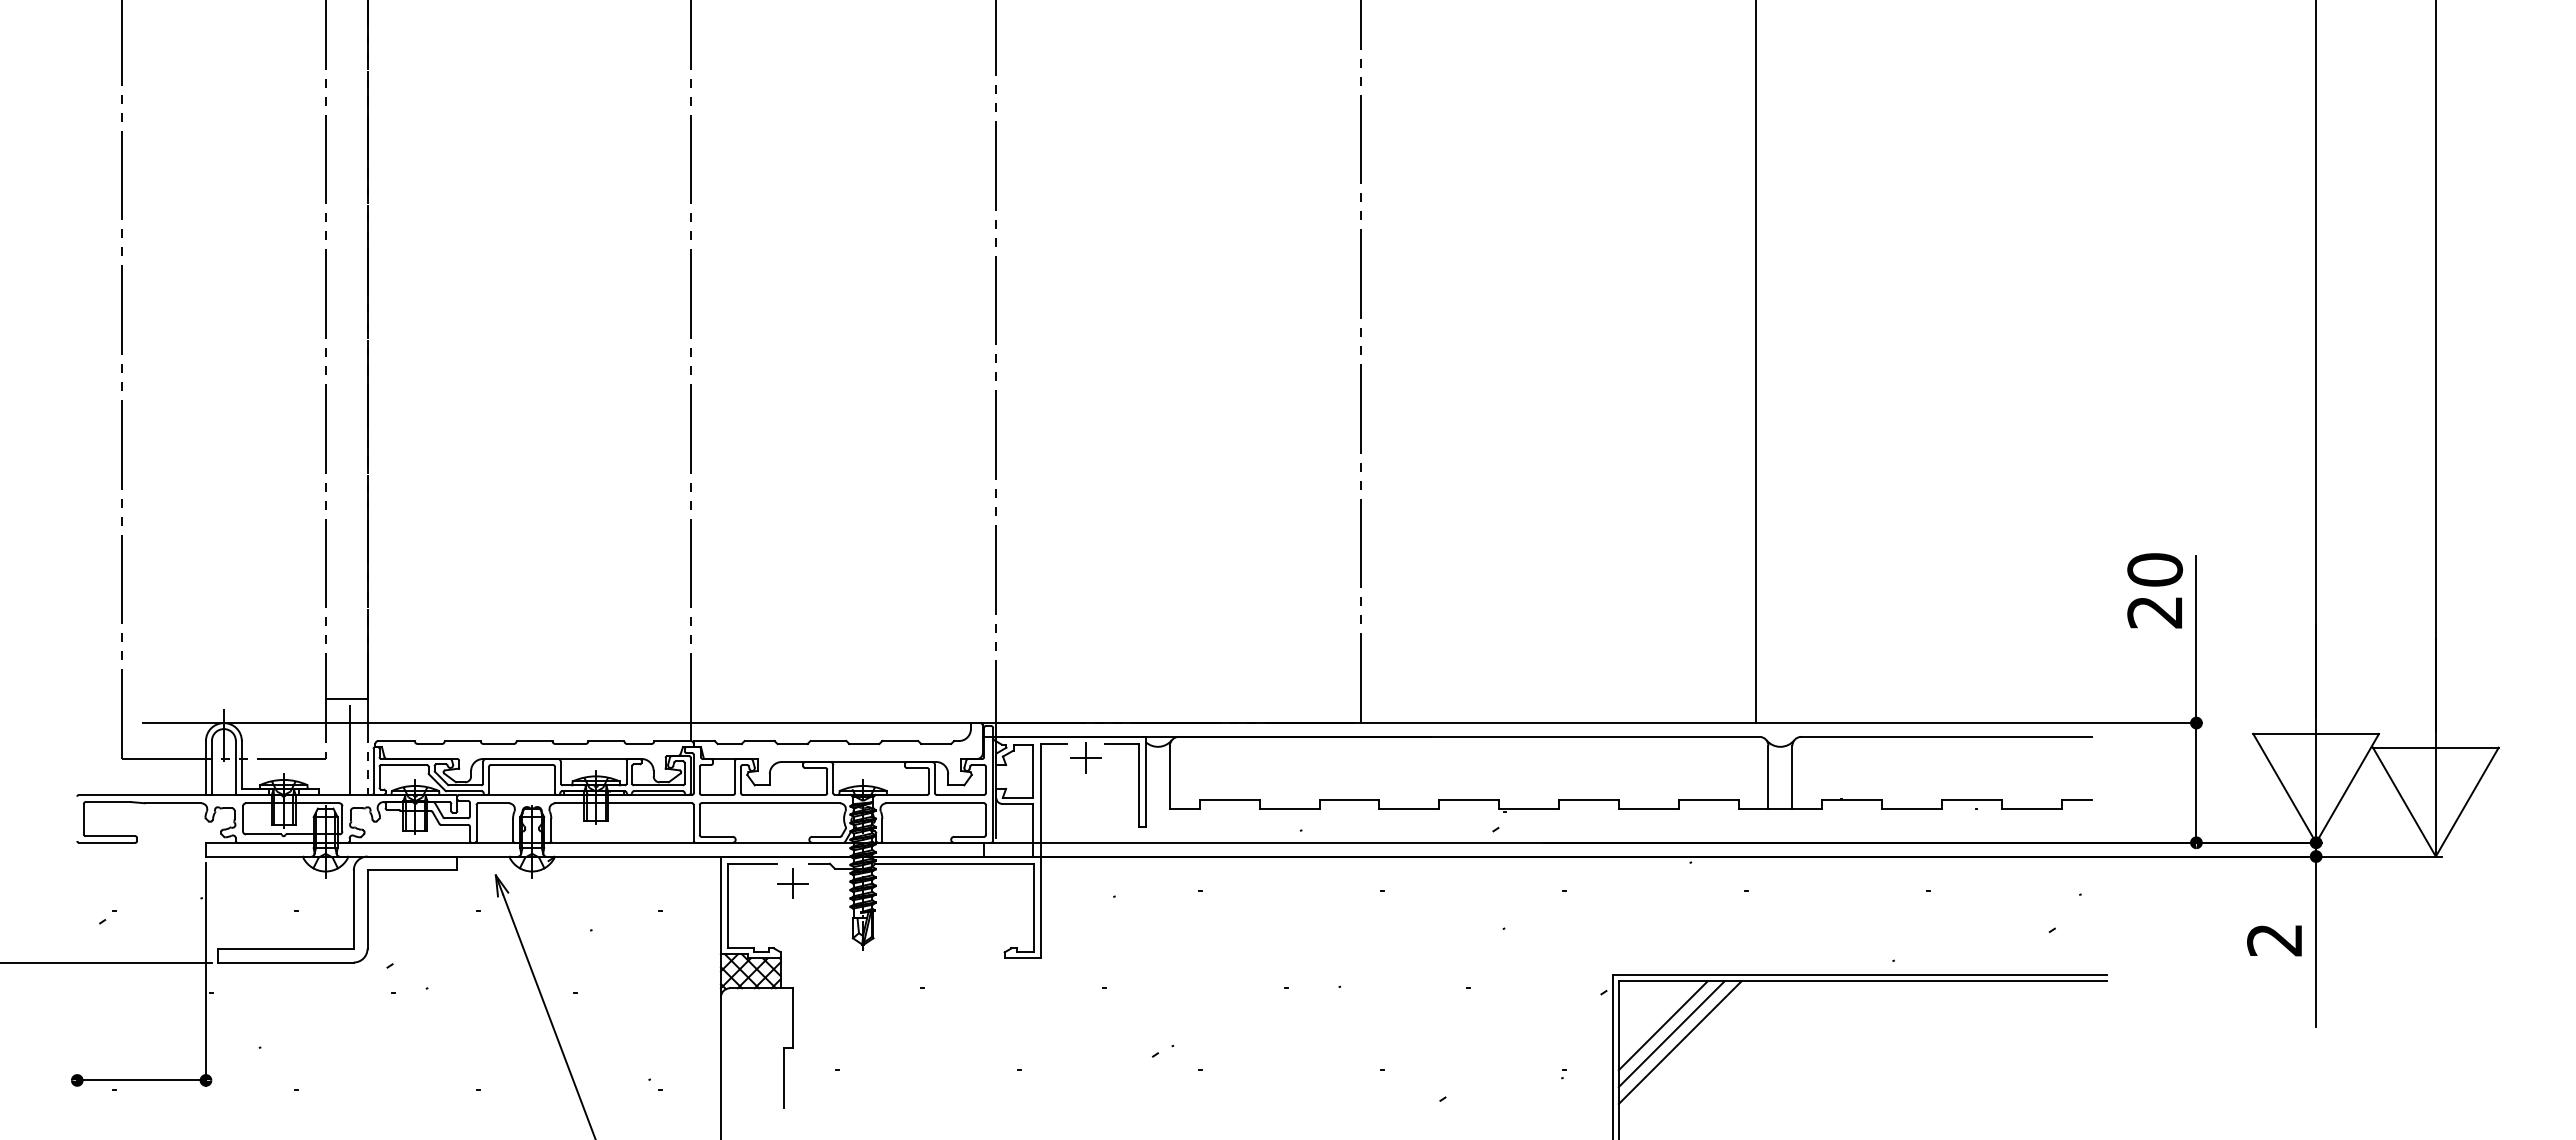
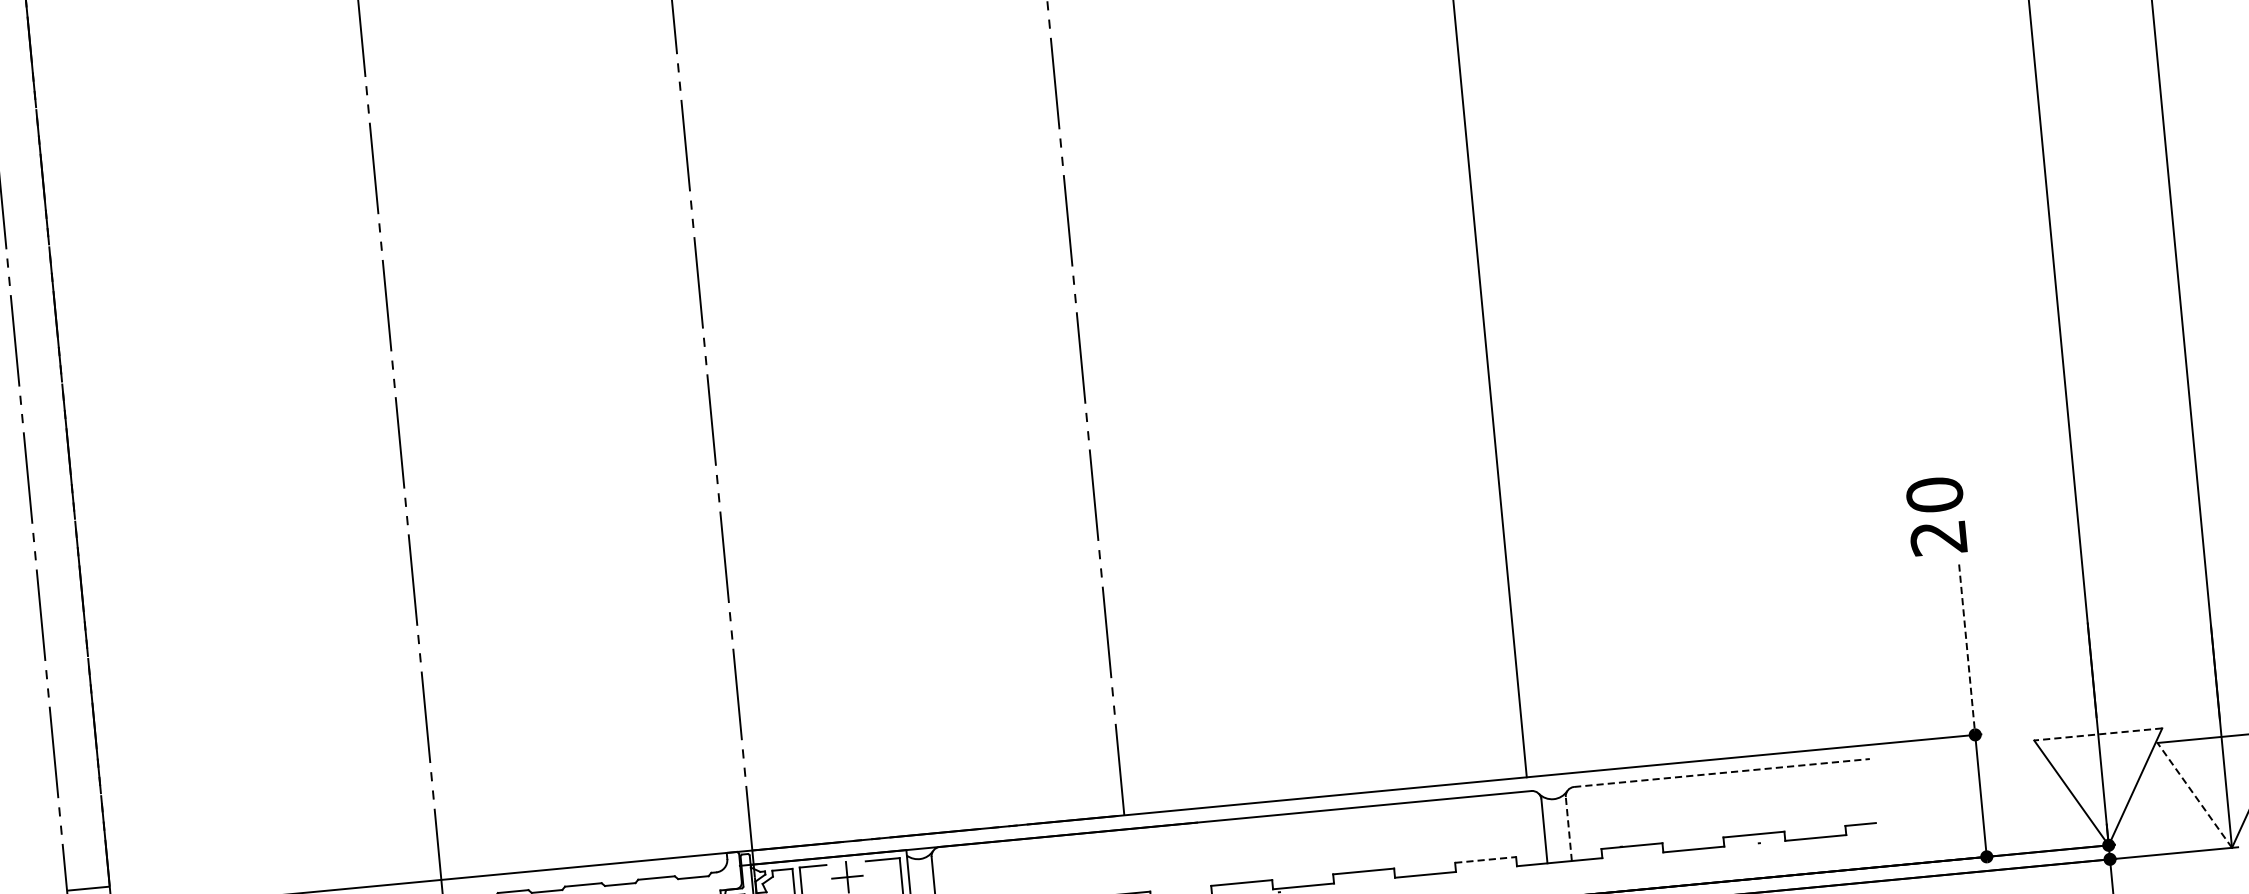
text: (2154, 590) -> (1936, 515), moved
line: (2196, 639) -> (1967, 649), solid -> dashed
line: (2316, 733) -> (2098, 733), solid -> dashed
line: (1947, 736) -> (1722, 772), solid -> dashed
line: (1792, 776) -> (1568, 828), solid -> dashed
line: (1708, 799) -> (1485, 859), solid -> dashed
line: (2404, 802) -> (2194, 795), solid -> dashed

